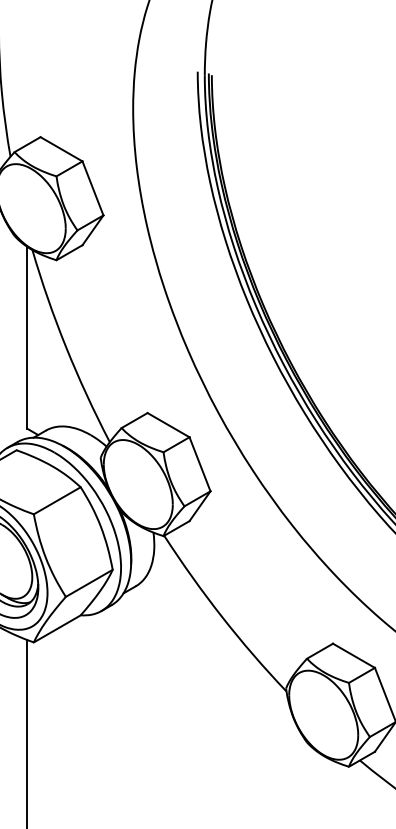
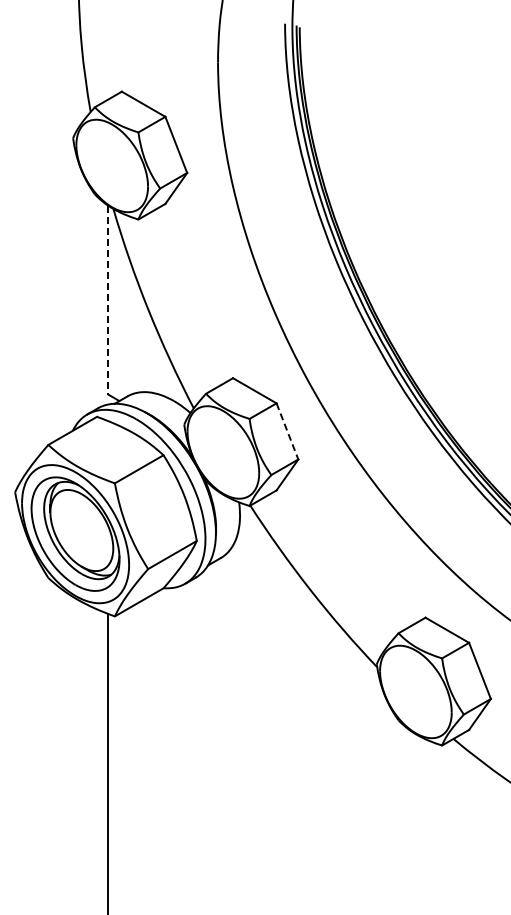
line: (27, 338) -> (108, 300), solid -> dashed
line: (200, 464) -> (287, 431), solid -> dashed

